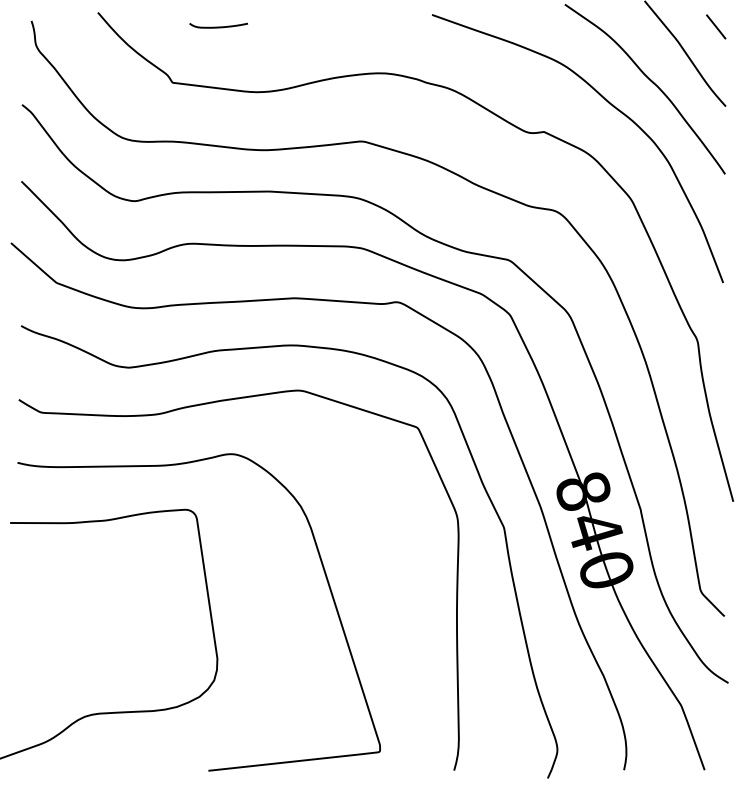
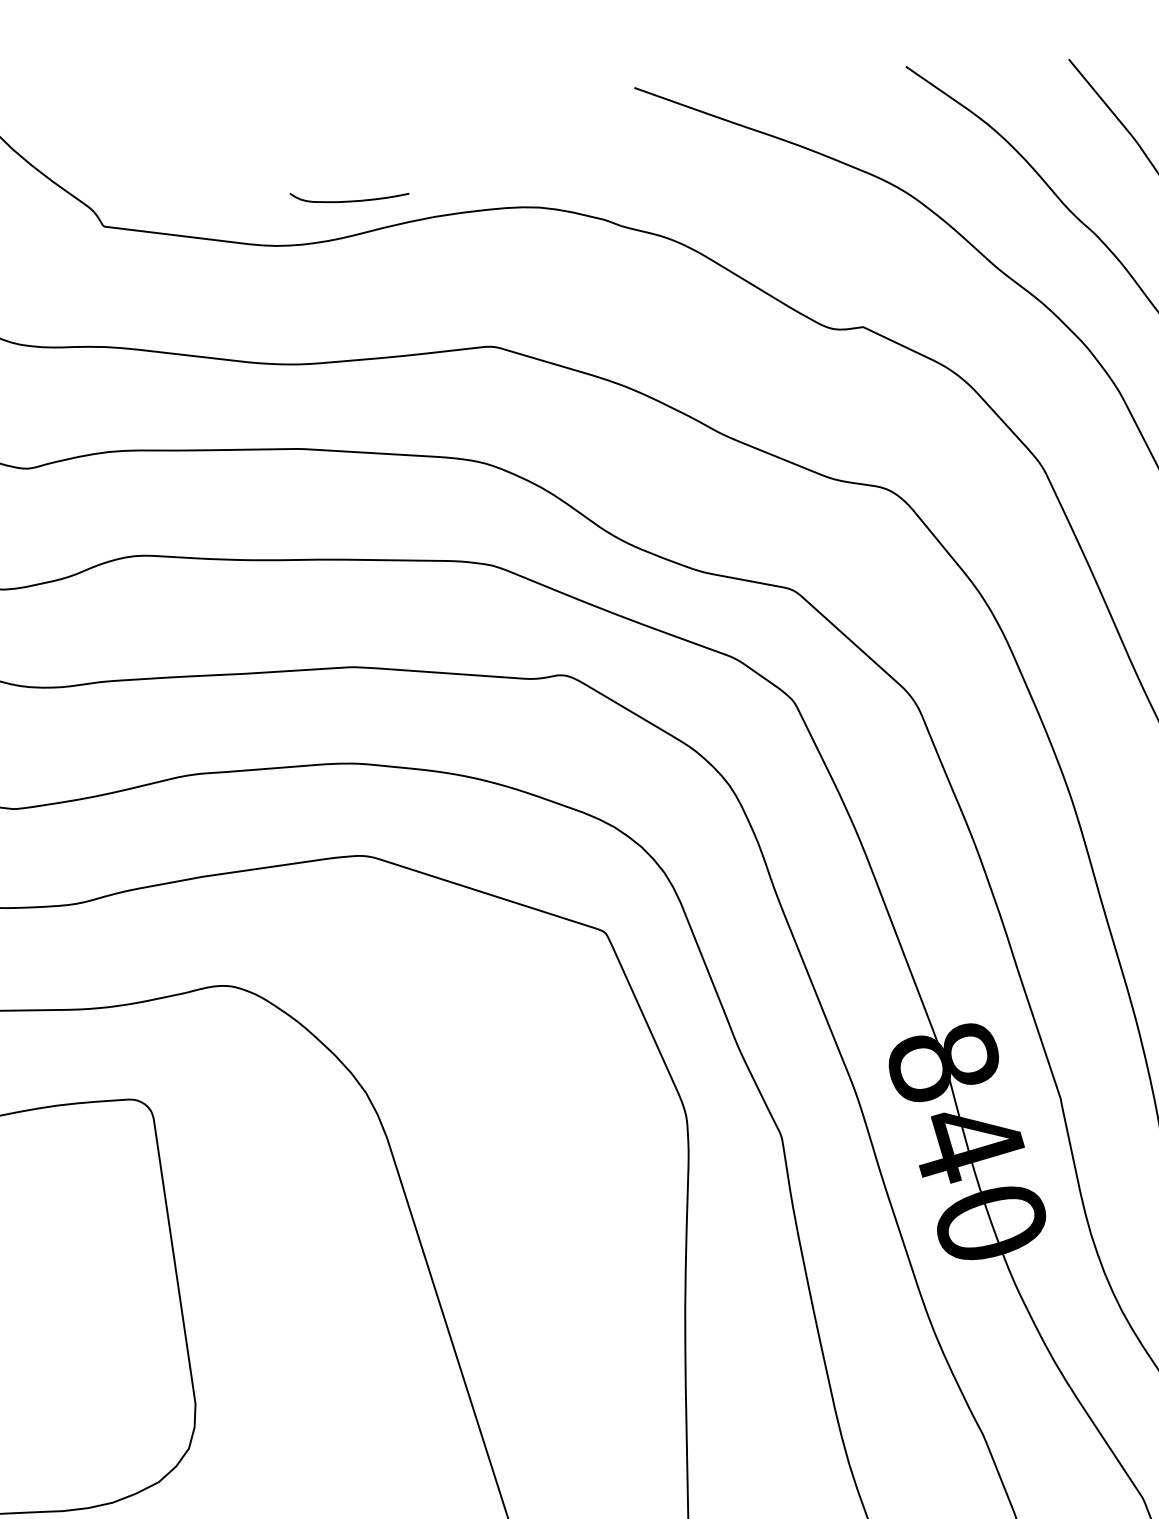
curve: (218, 26) -> (349, 199), moved

